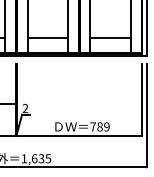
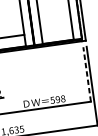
line: (110, 37) -> (56, 30), removed
line: (142, 99) -> (87, 74), solid -> dashed
text: (99, 126) -> (57, 99), 789 -> 598

